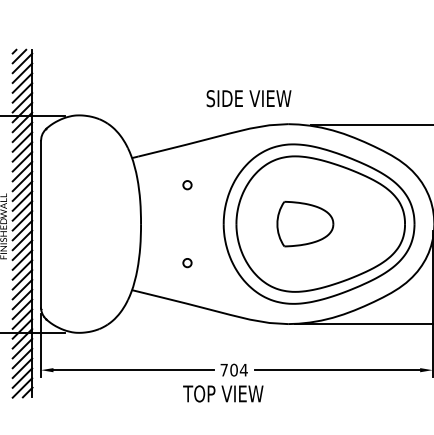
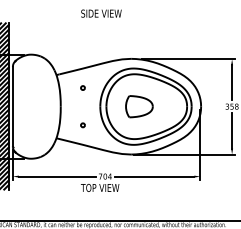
text: (249, 98) -> (101, 13), moved

